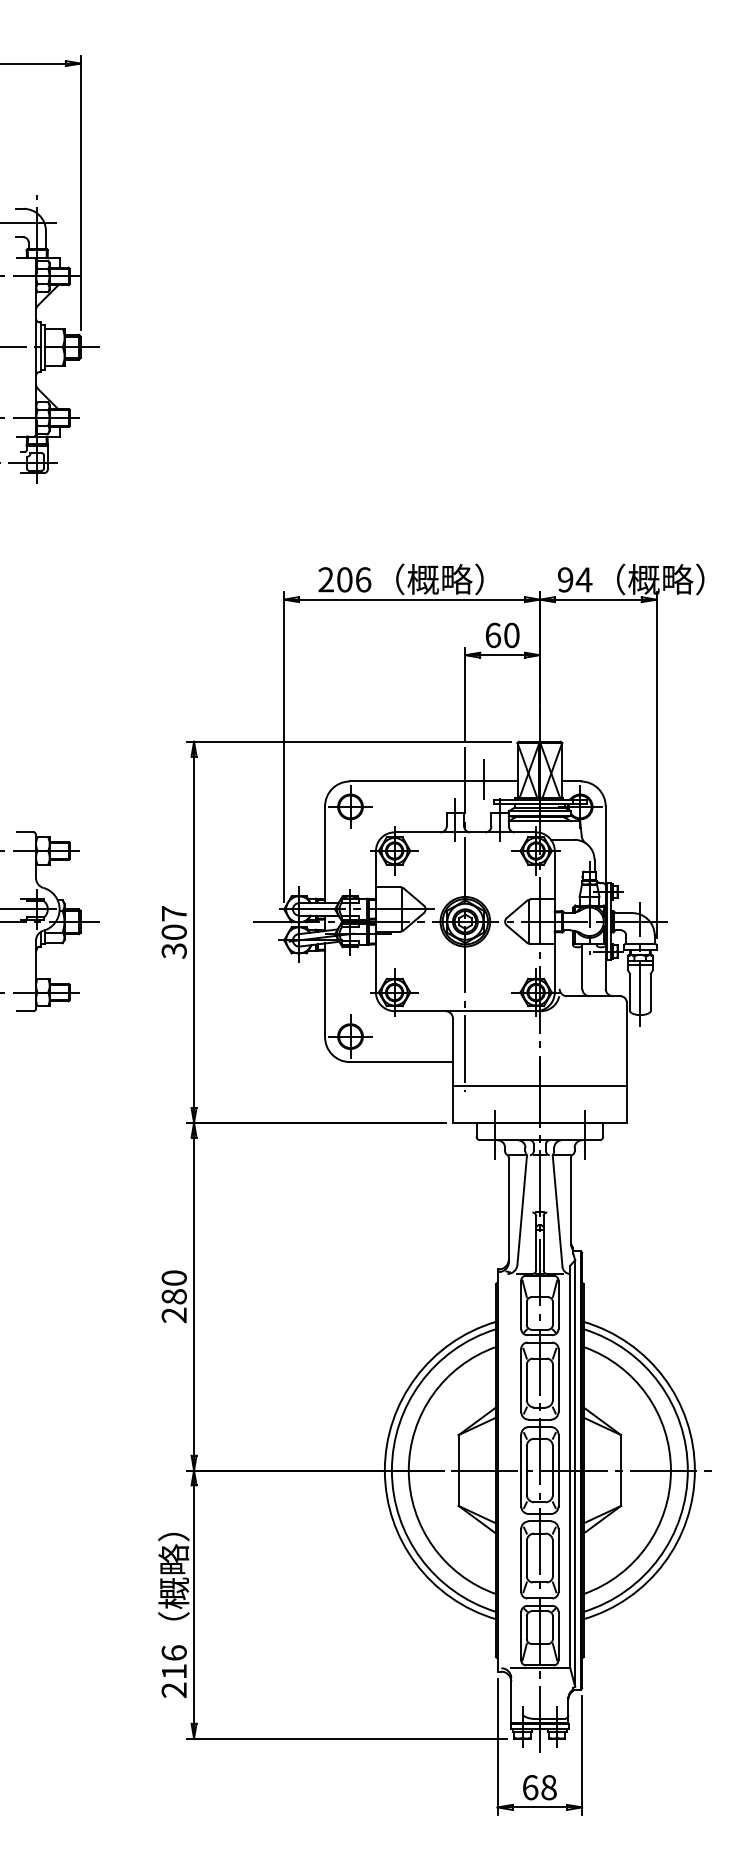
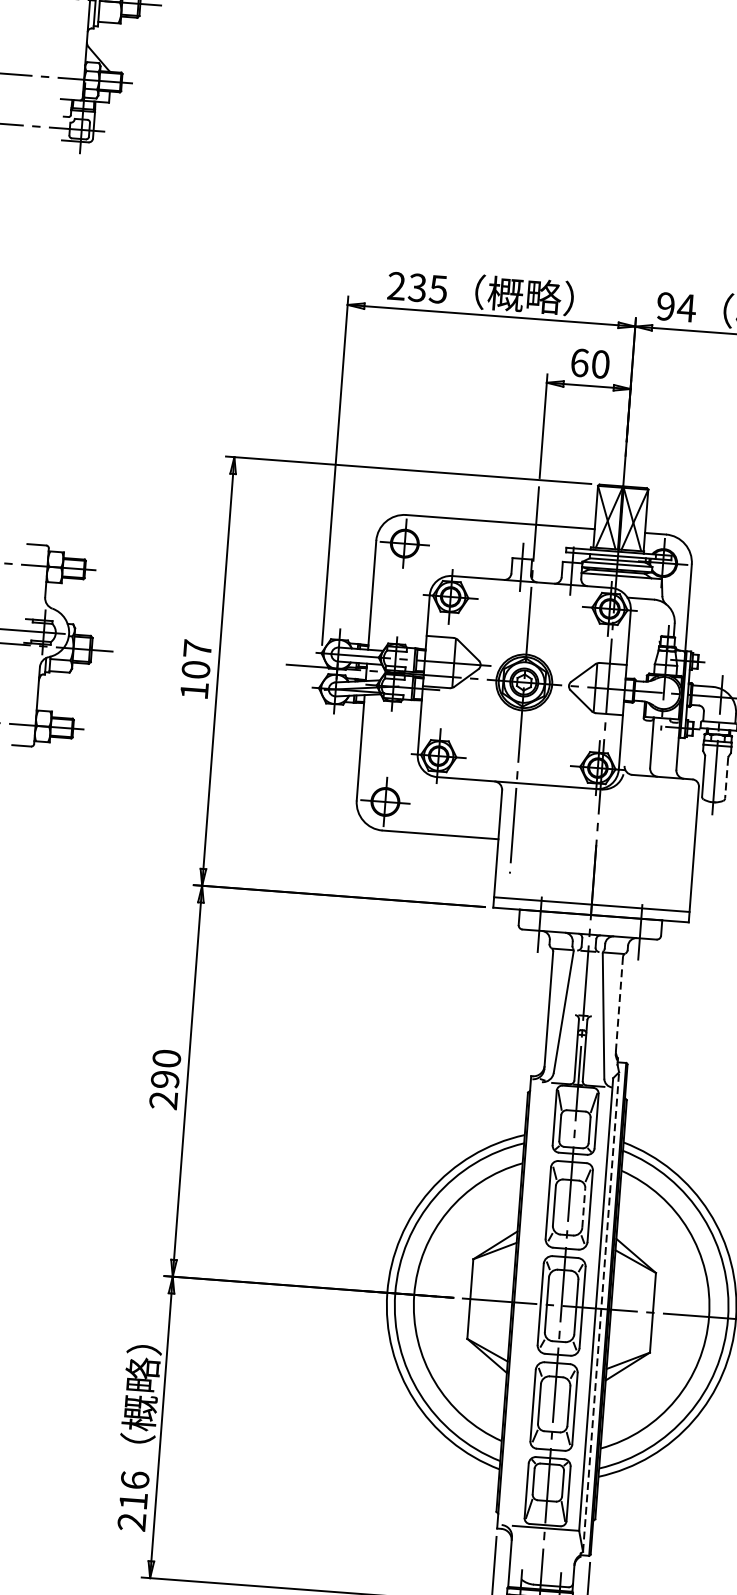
text: (353, 579) -> (427, 288), 206 -> 235
line: (484, 779) -> (557, 524), removed
text: (173, 950) -> (193, 690), 307 -> 107
line: (650, 993) -> (726, 778), solid -> dashed
line: (539, 1085) -> (591, 904), moved
line: (570, 1200) -> (618, 1004), solid -> dashed
text: (173, 1296) -> (164, 1079), 280 -> 290
line: (552, 1382) -> (583, 1208), solid -> dashed
line: (575, 1472) -> (601, 1311), solid -> dashed

